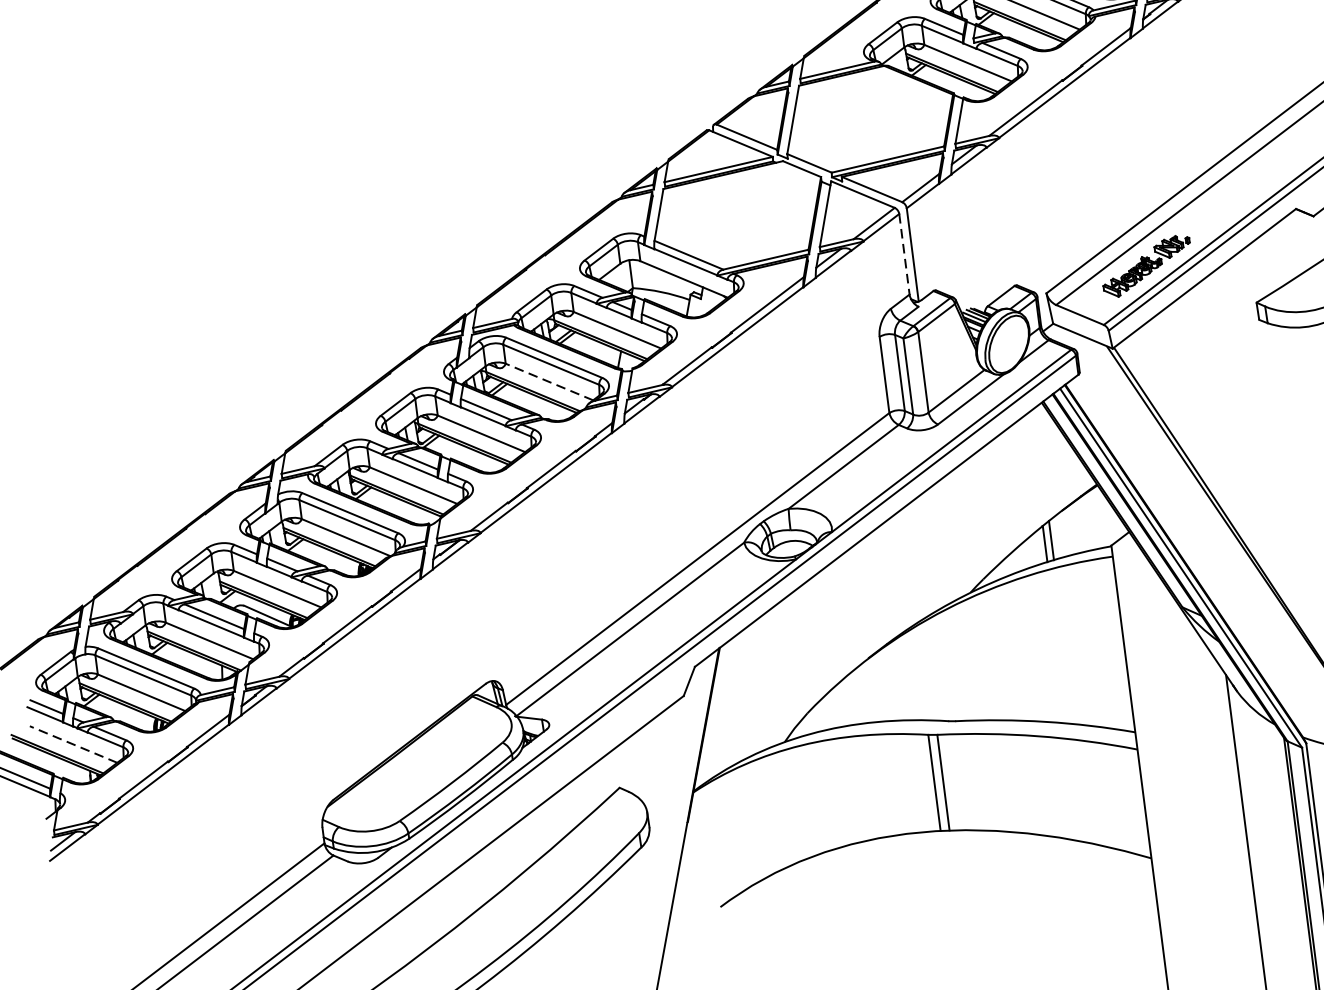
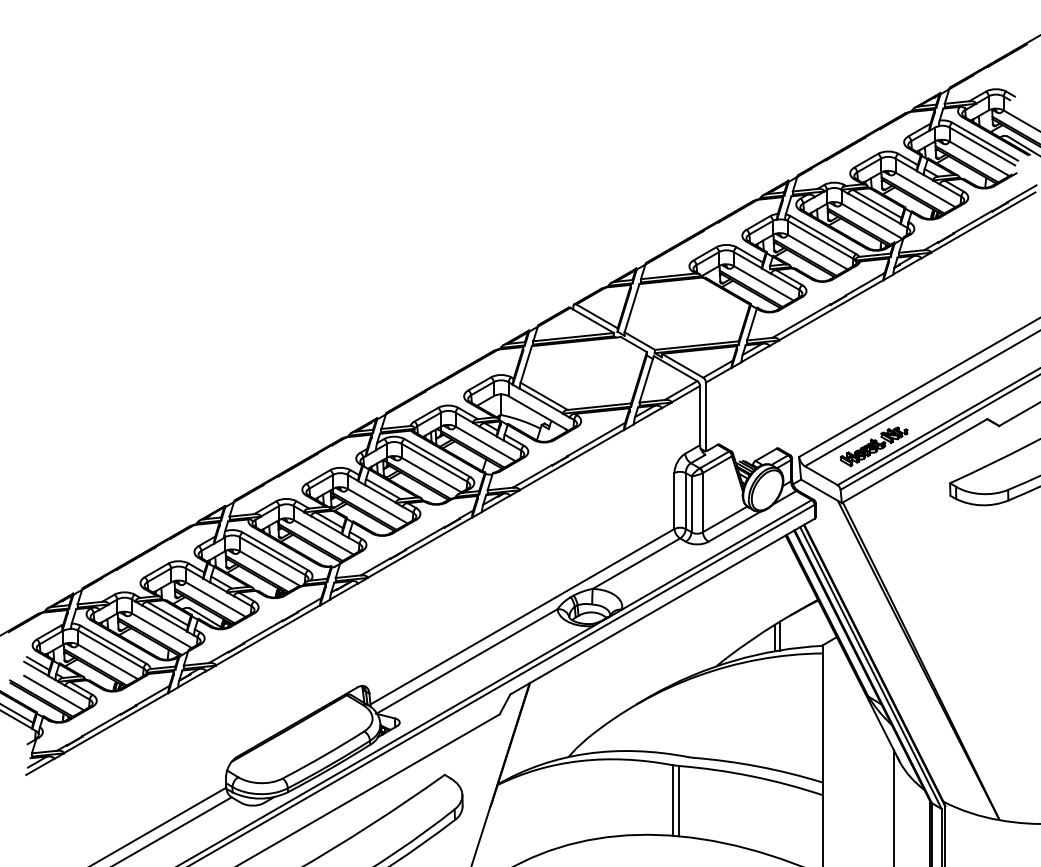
line: (905, 254) -> (700, 415), dashed -> solid
line: (549, 382) -> (431, 475), dashed -> solid
line: (74, 745) -> (54, 693), dashed -> solid

